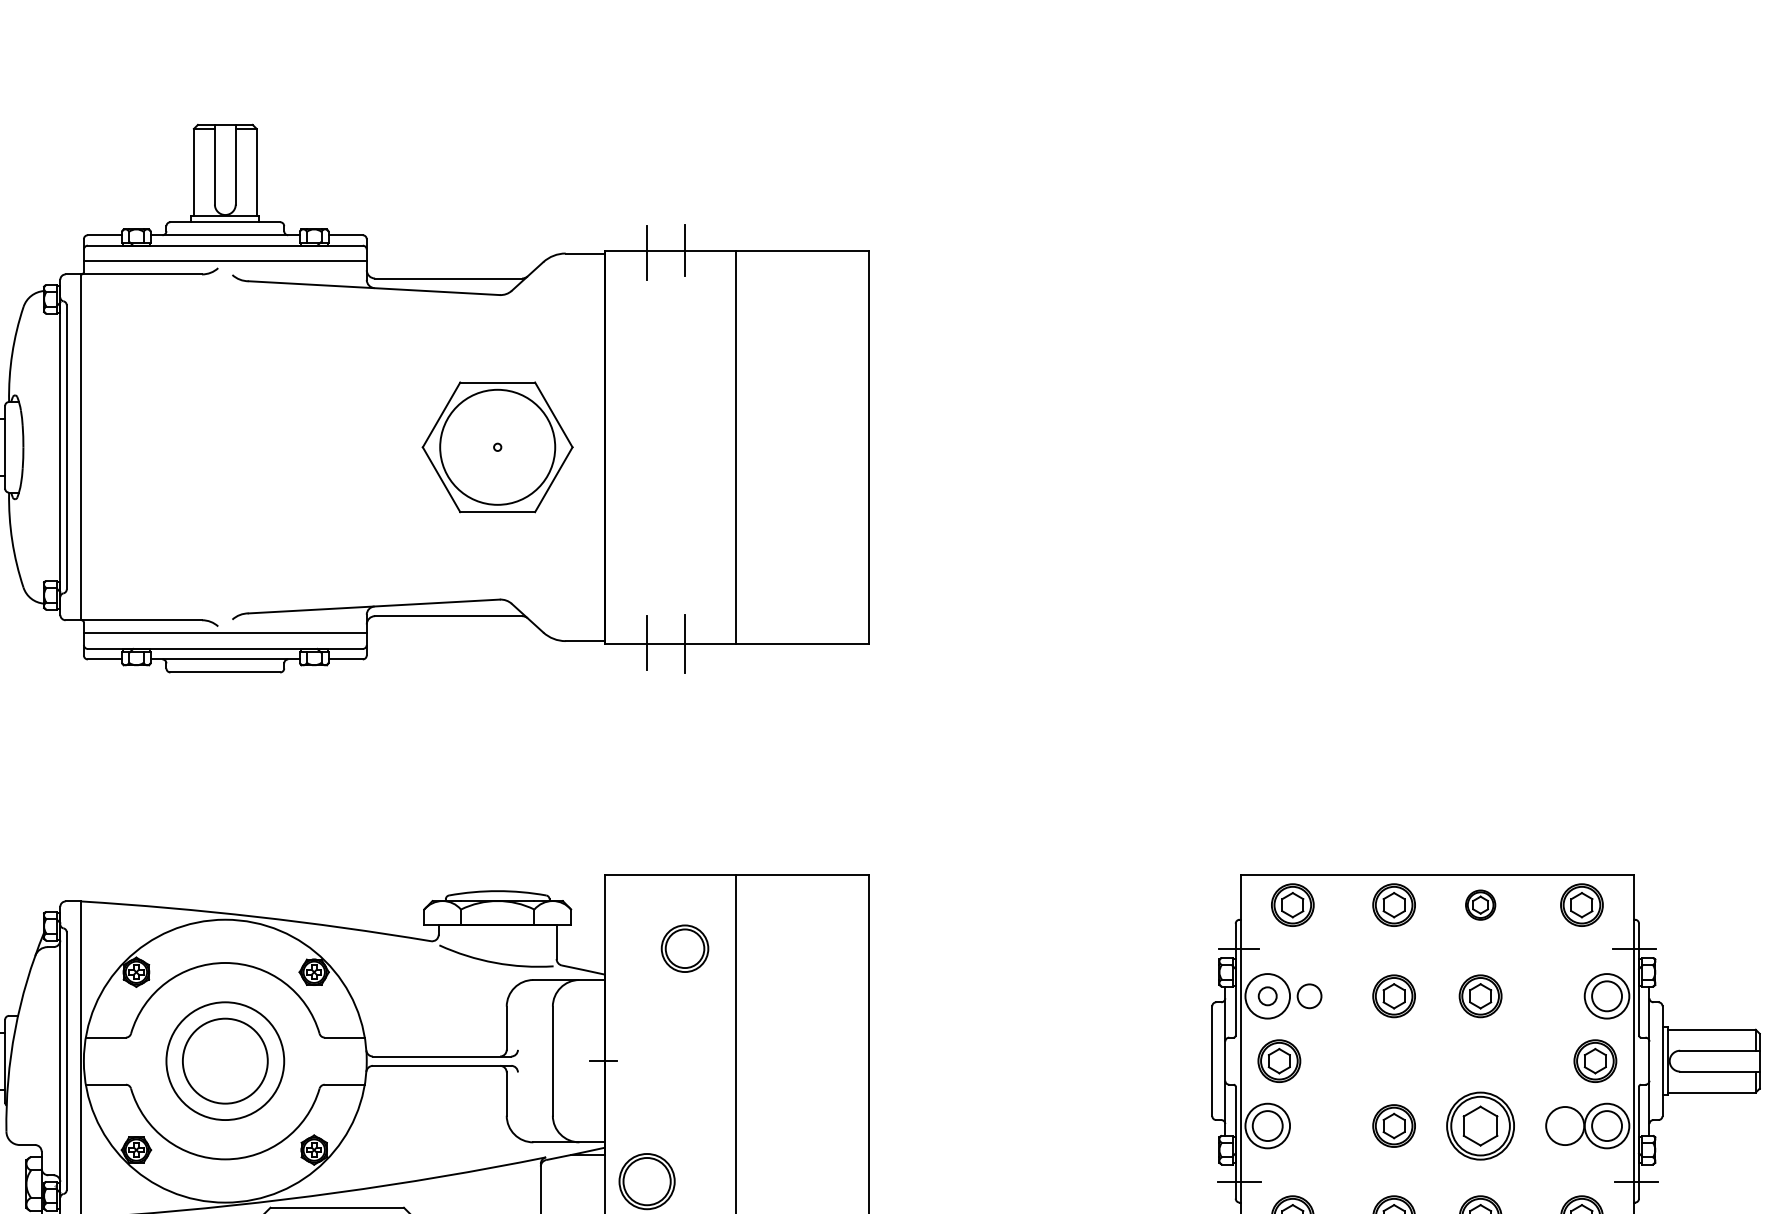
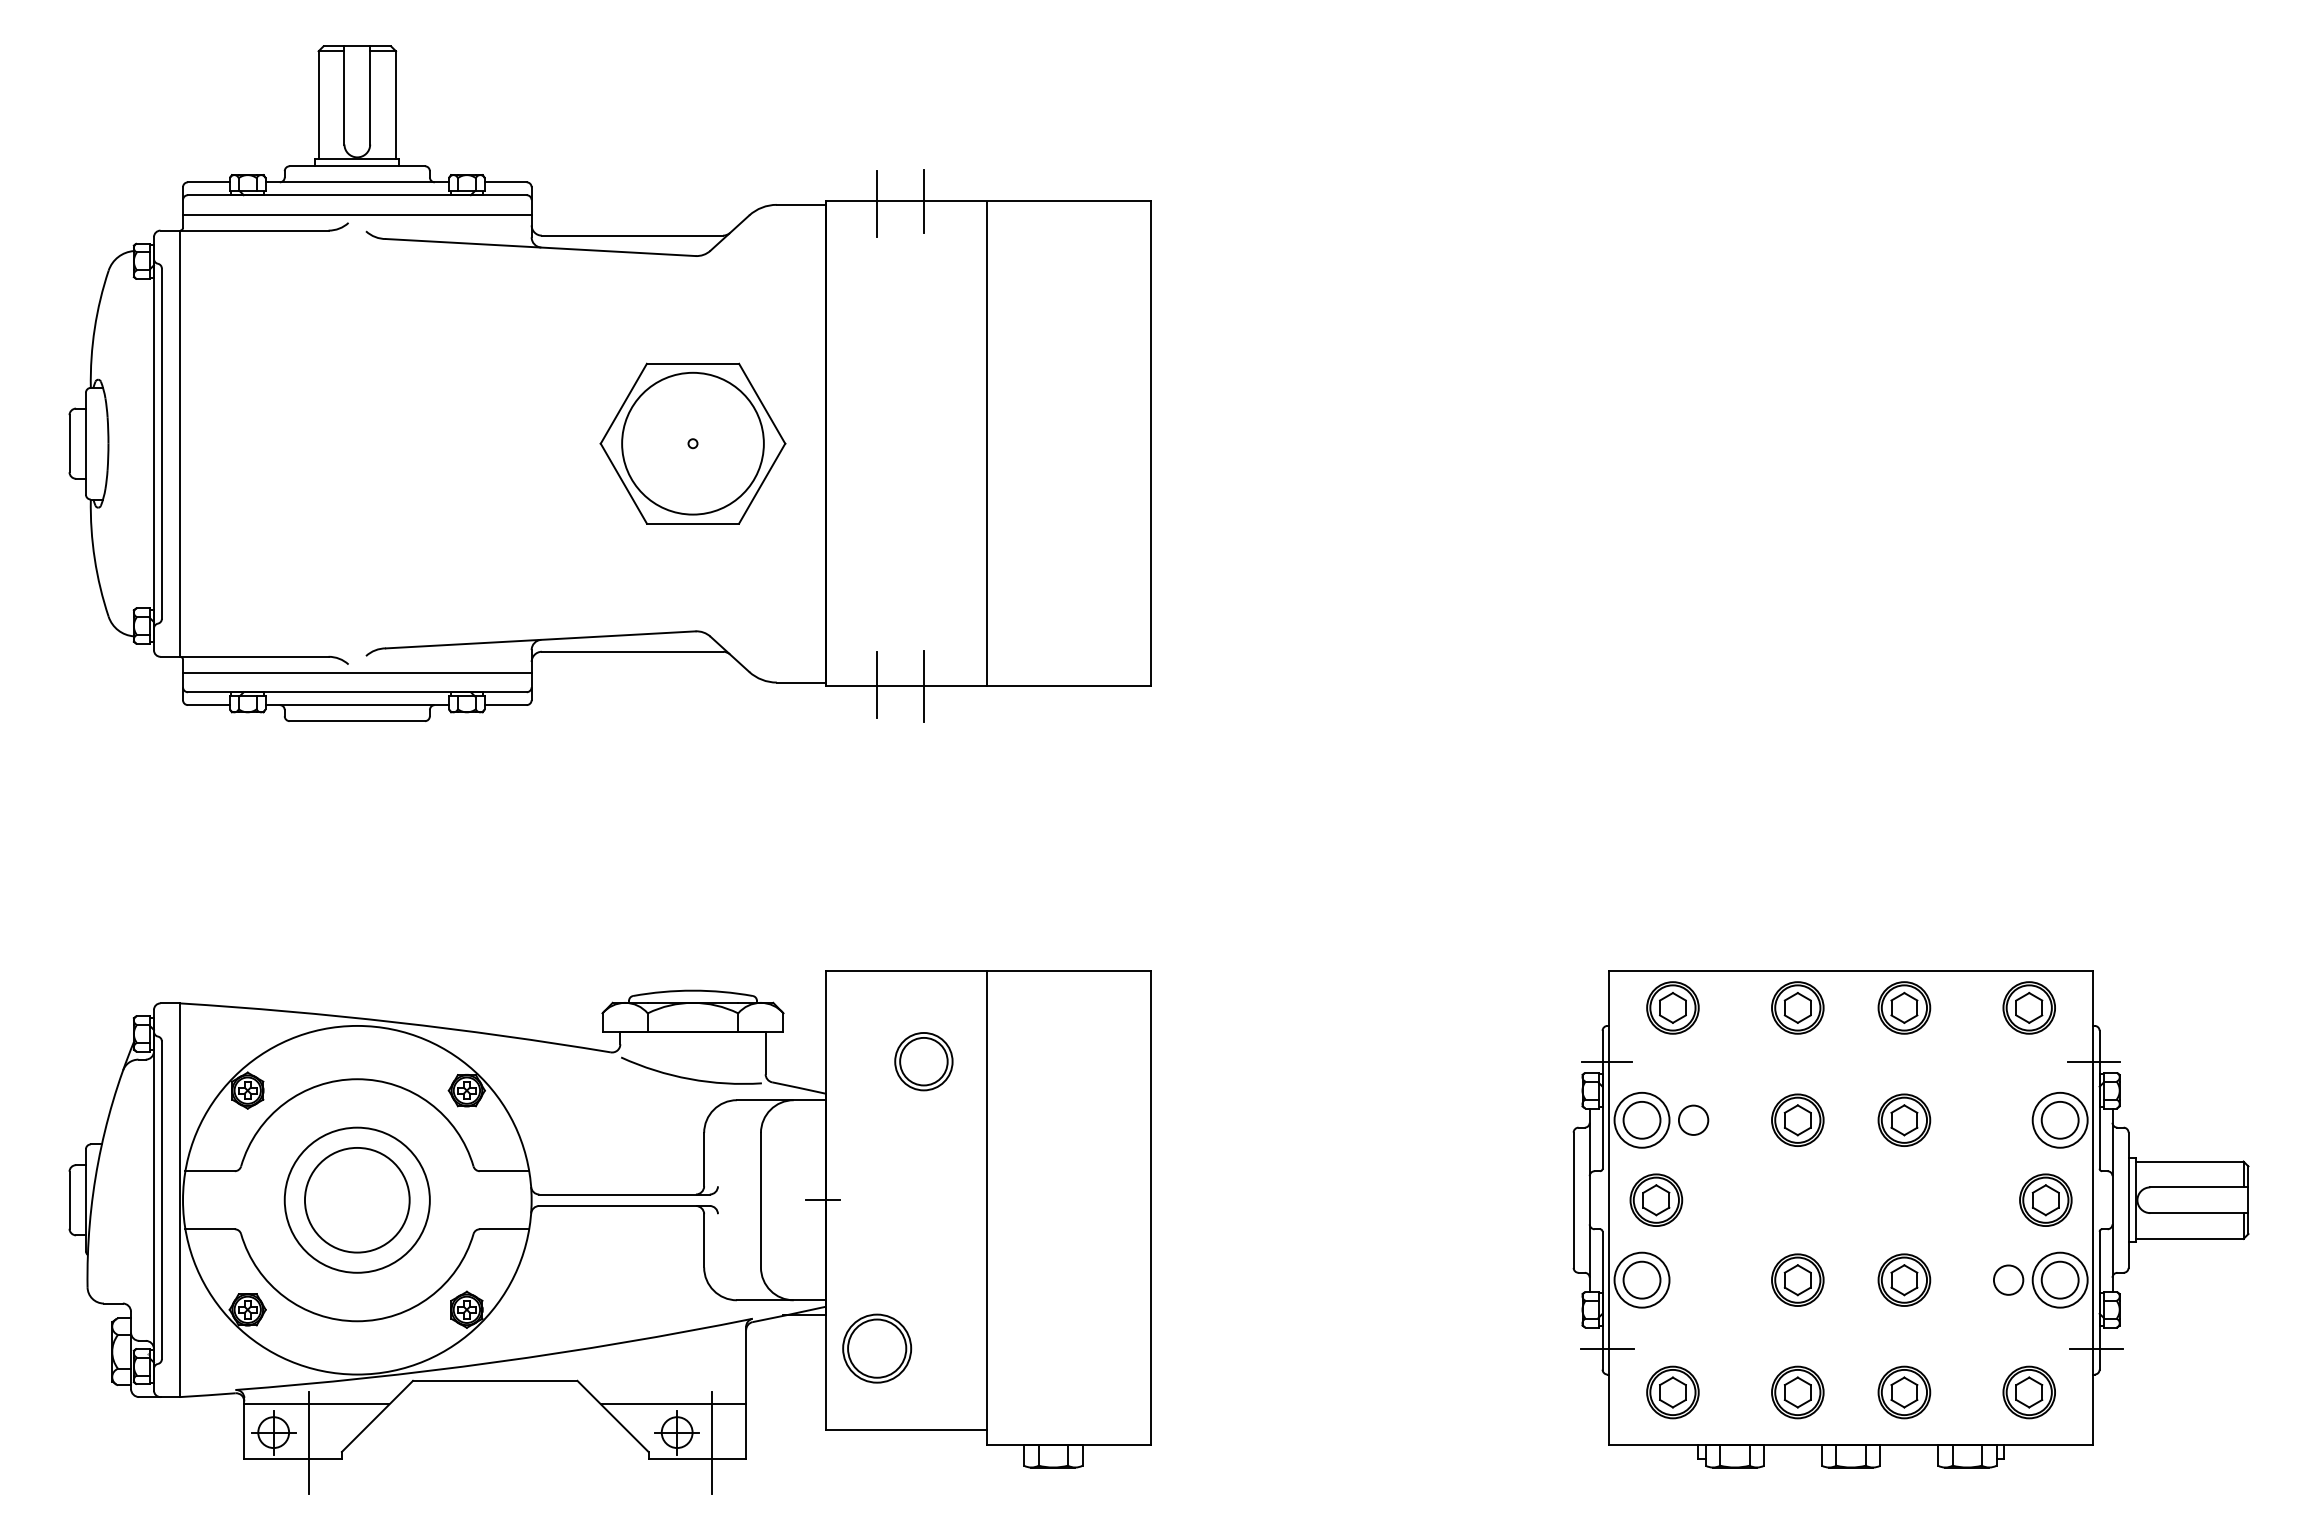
part: (1480, 904) -> (1904, 1007), size x1.43
circle: (1267, 995) -> (1641, 1119), size x1.67
part: (1480, 1125) -> (1904, 1279), size x0.62
circle: (1565, 1125) -> (2008, 1279), size x0.62

